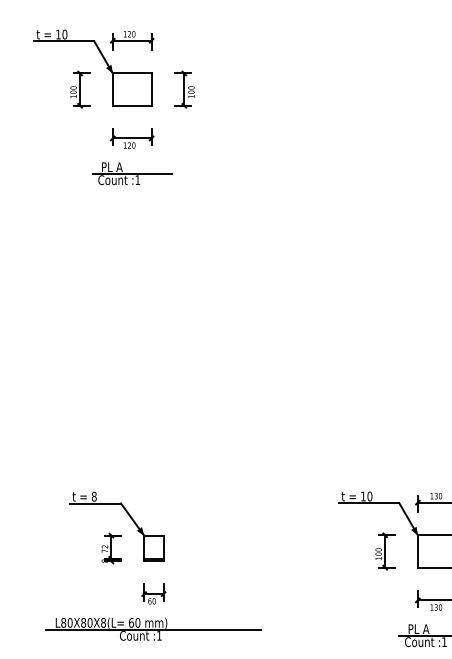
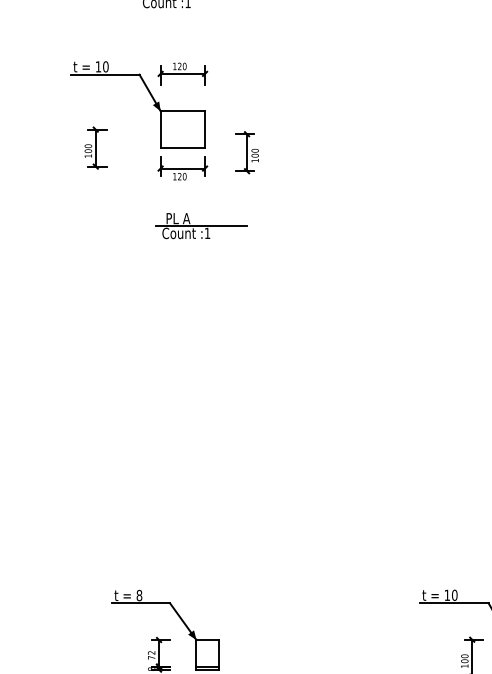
part: (80, 89) -> (96, 147), moved
part: (184, 89) -> (247, 152), moved
part: (131, 138) -> (182, 168), moved
part: (132, 173) -> (201, 225), moved

